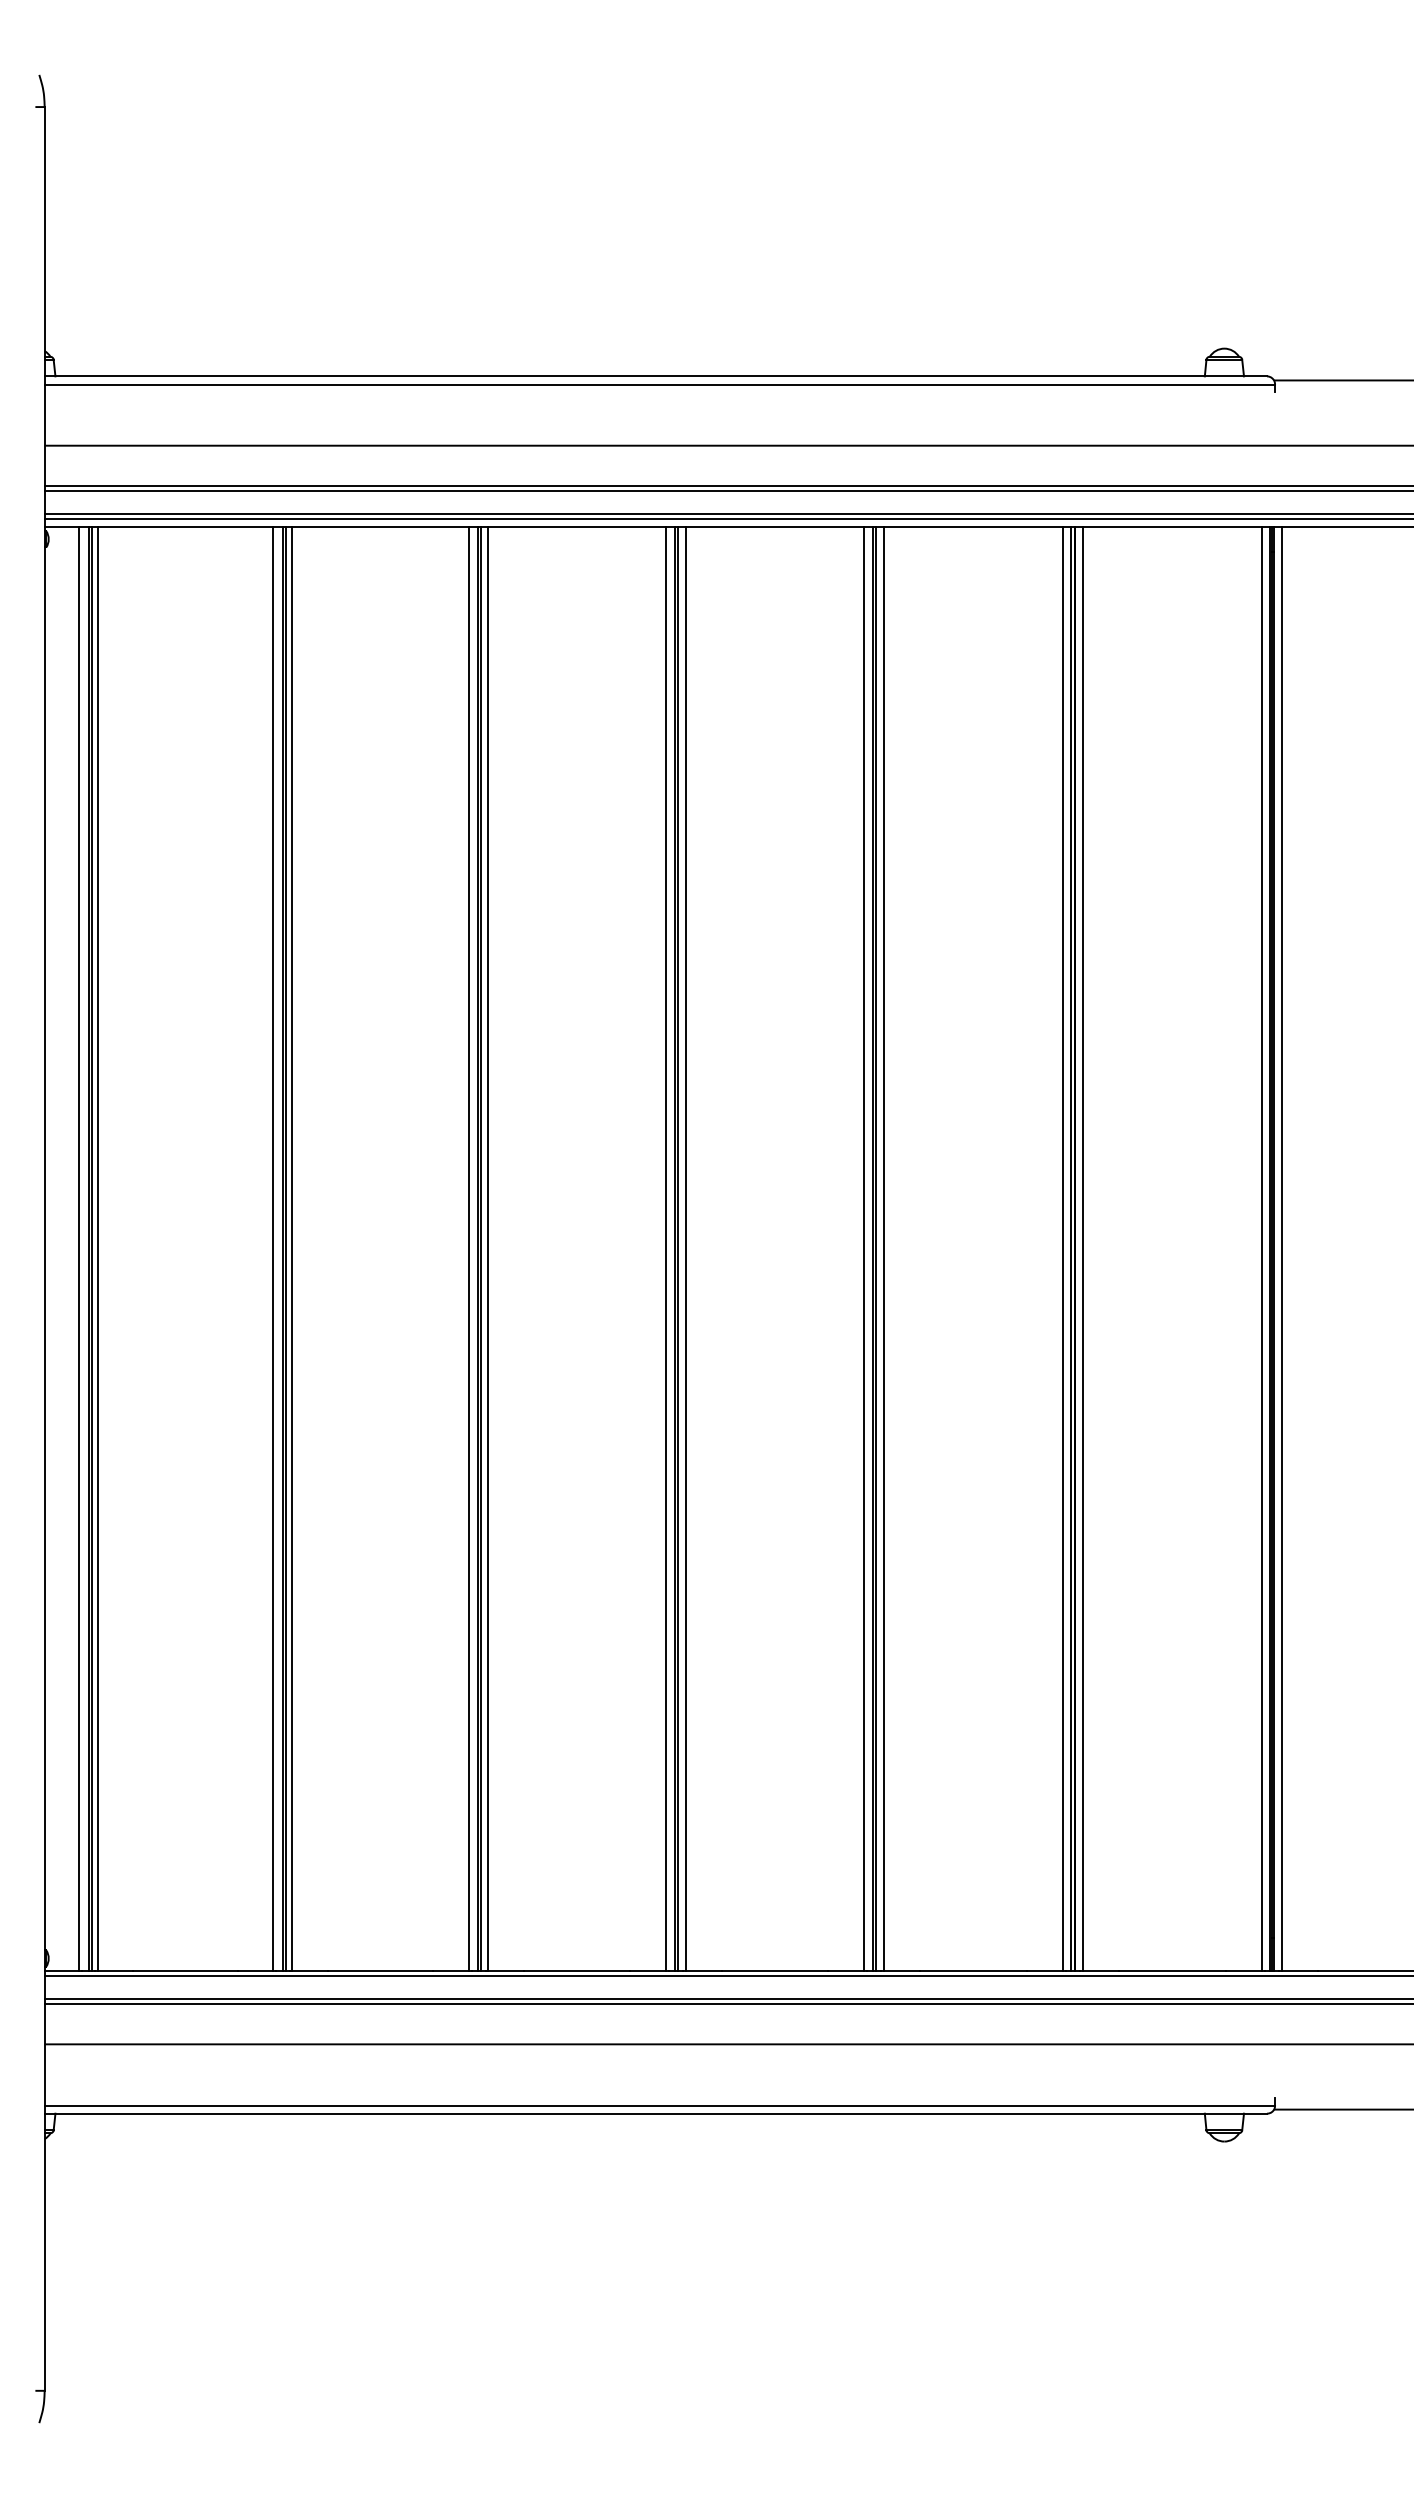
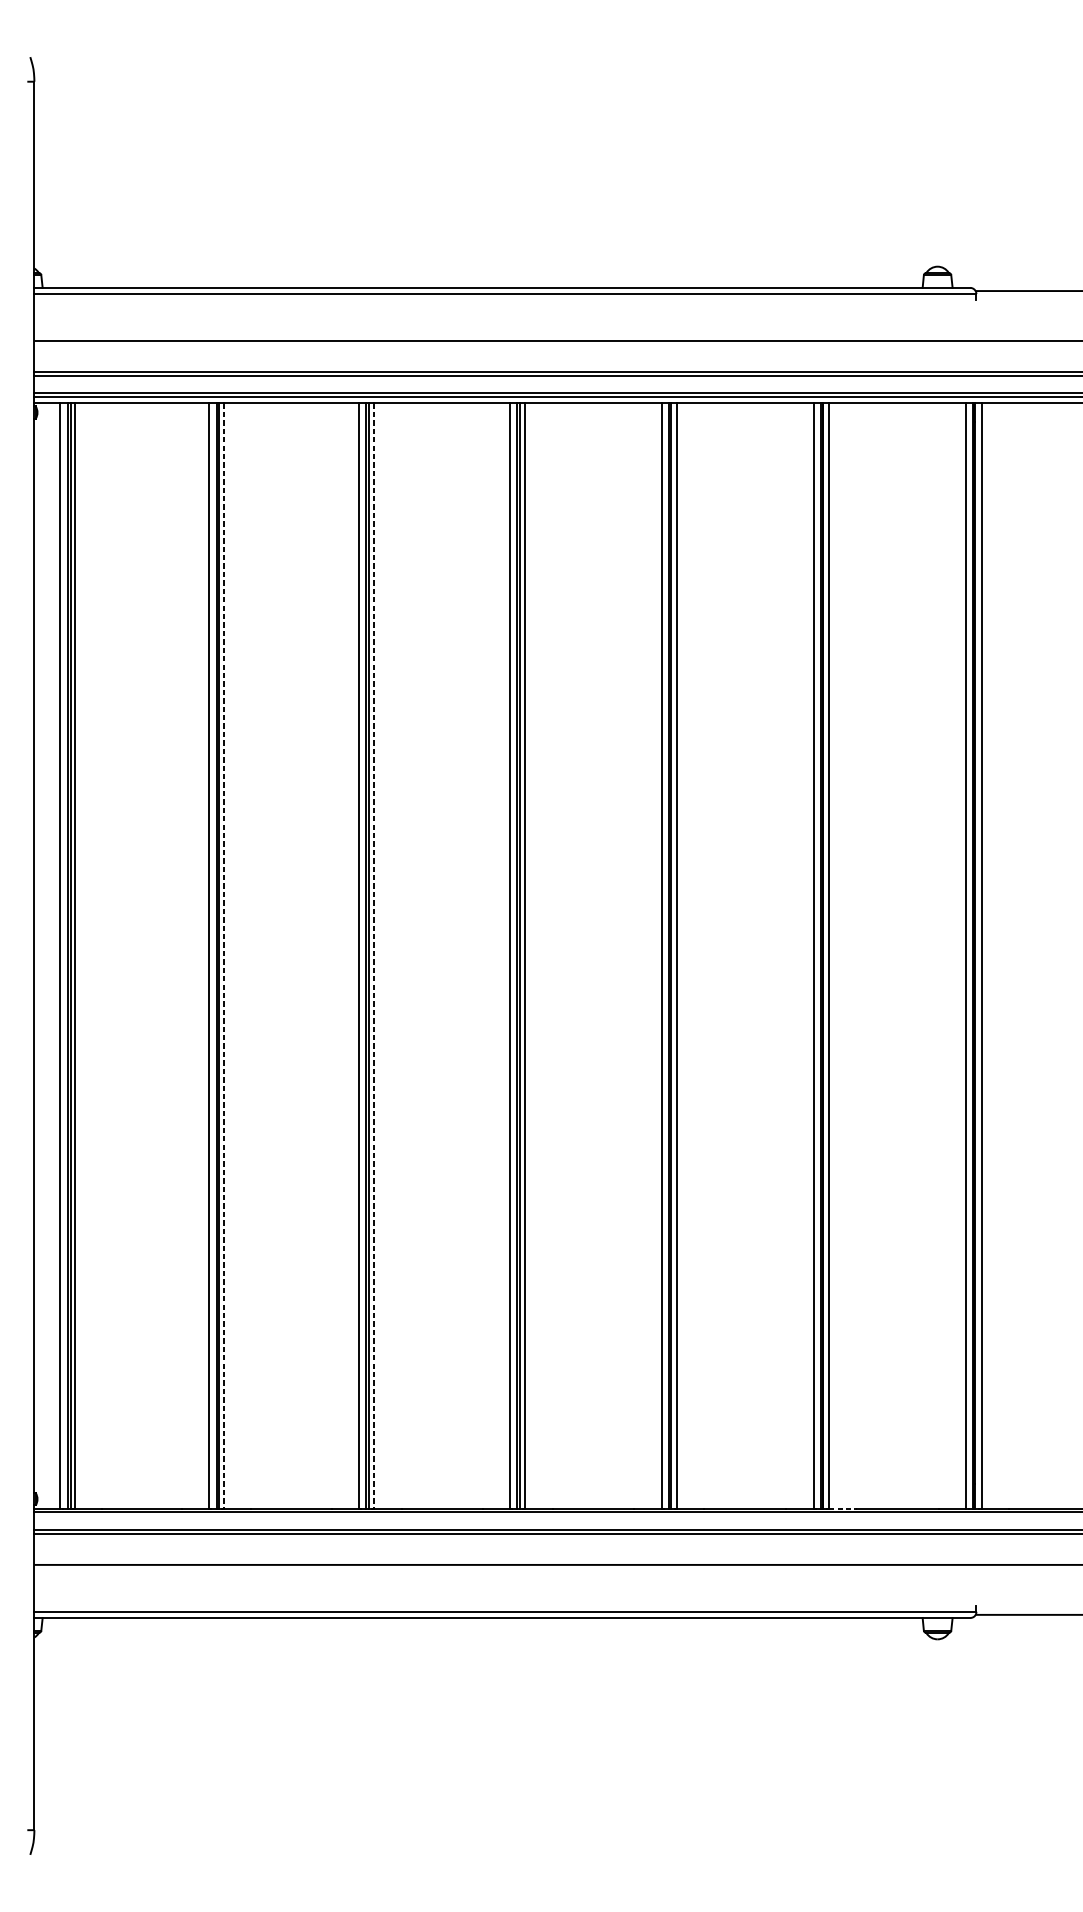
line: (292, 1249) -> (224, 956), solid -> dashed
line: (488, 1249) -> (374, 956), solid -> dashed
line: (1101, 1970) -> (843, 1508), solid -> dashed

